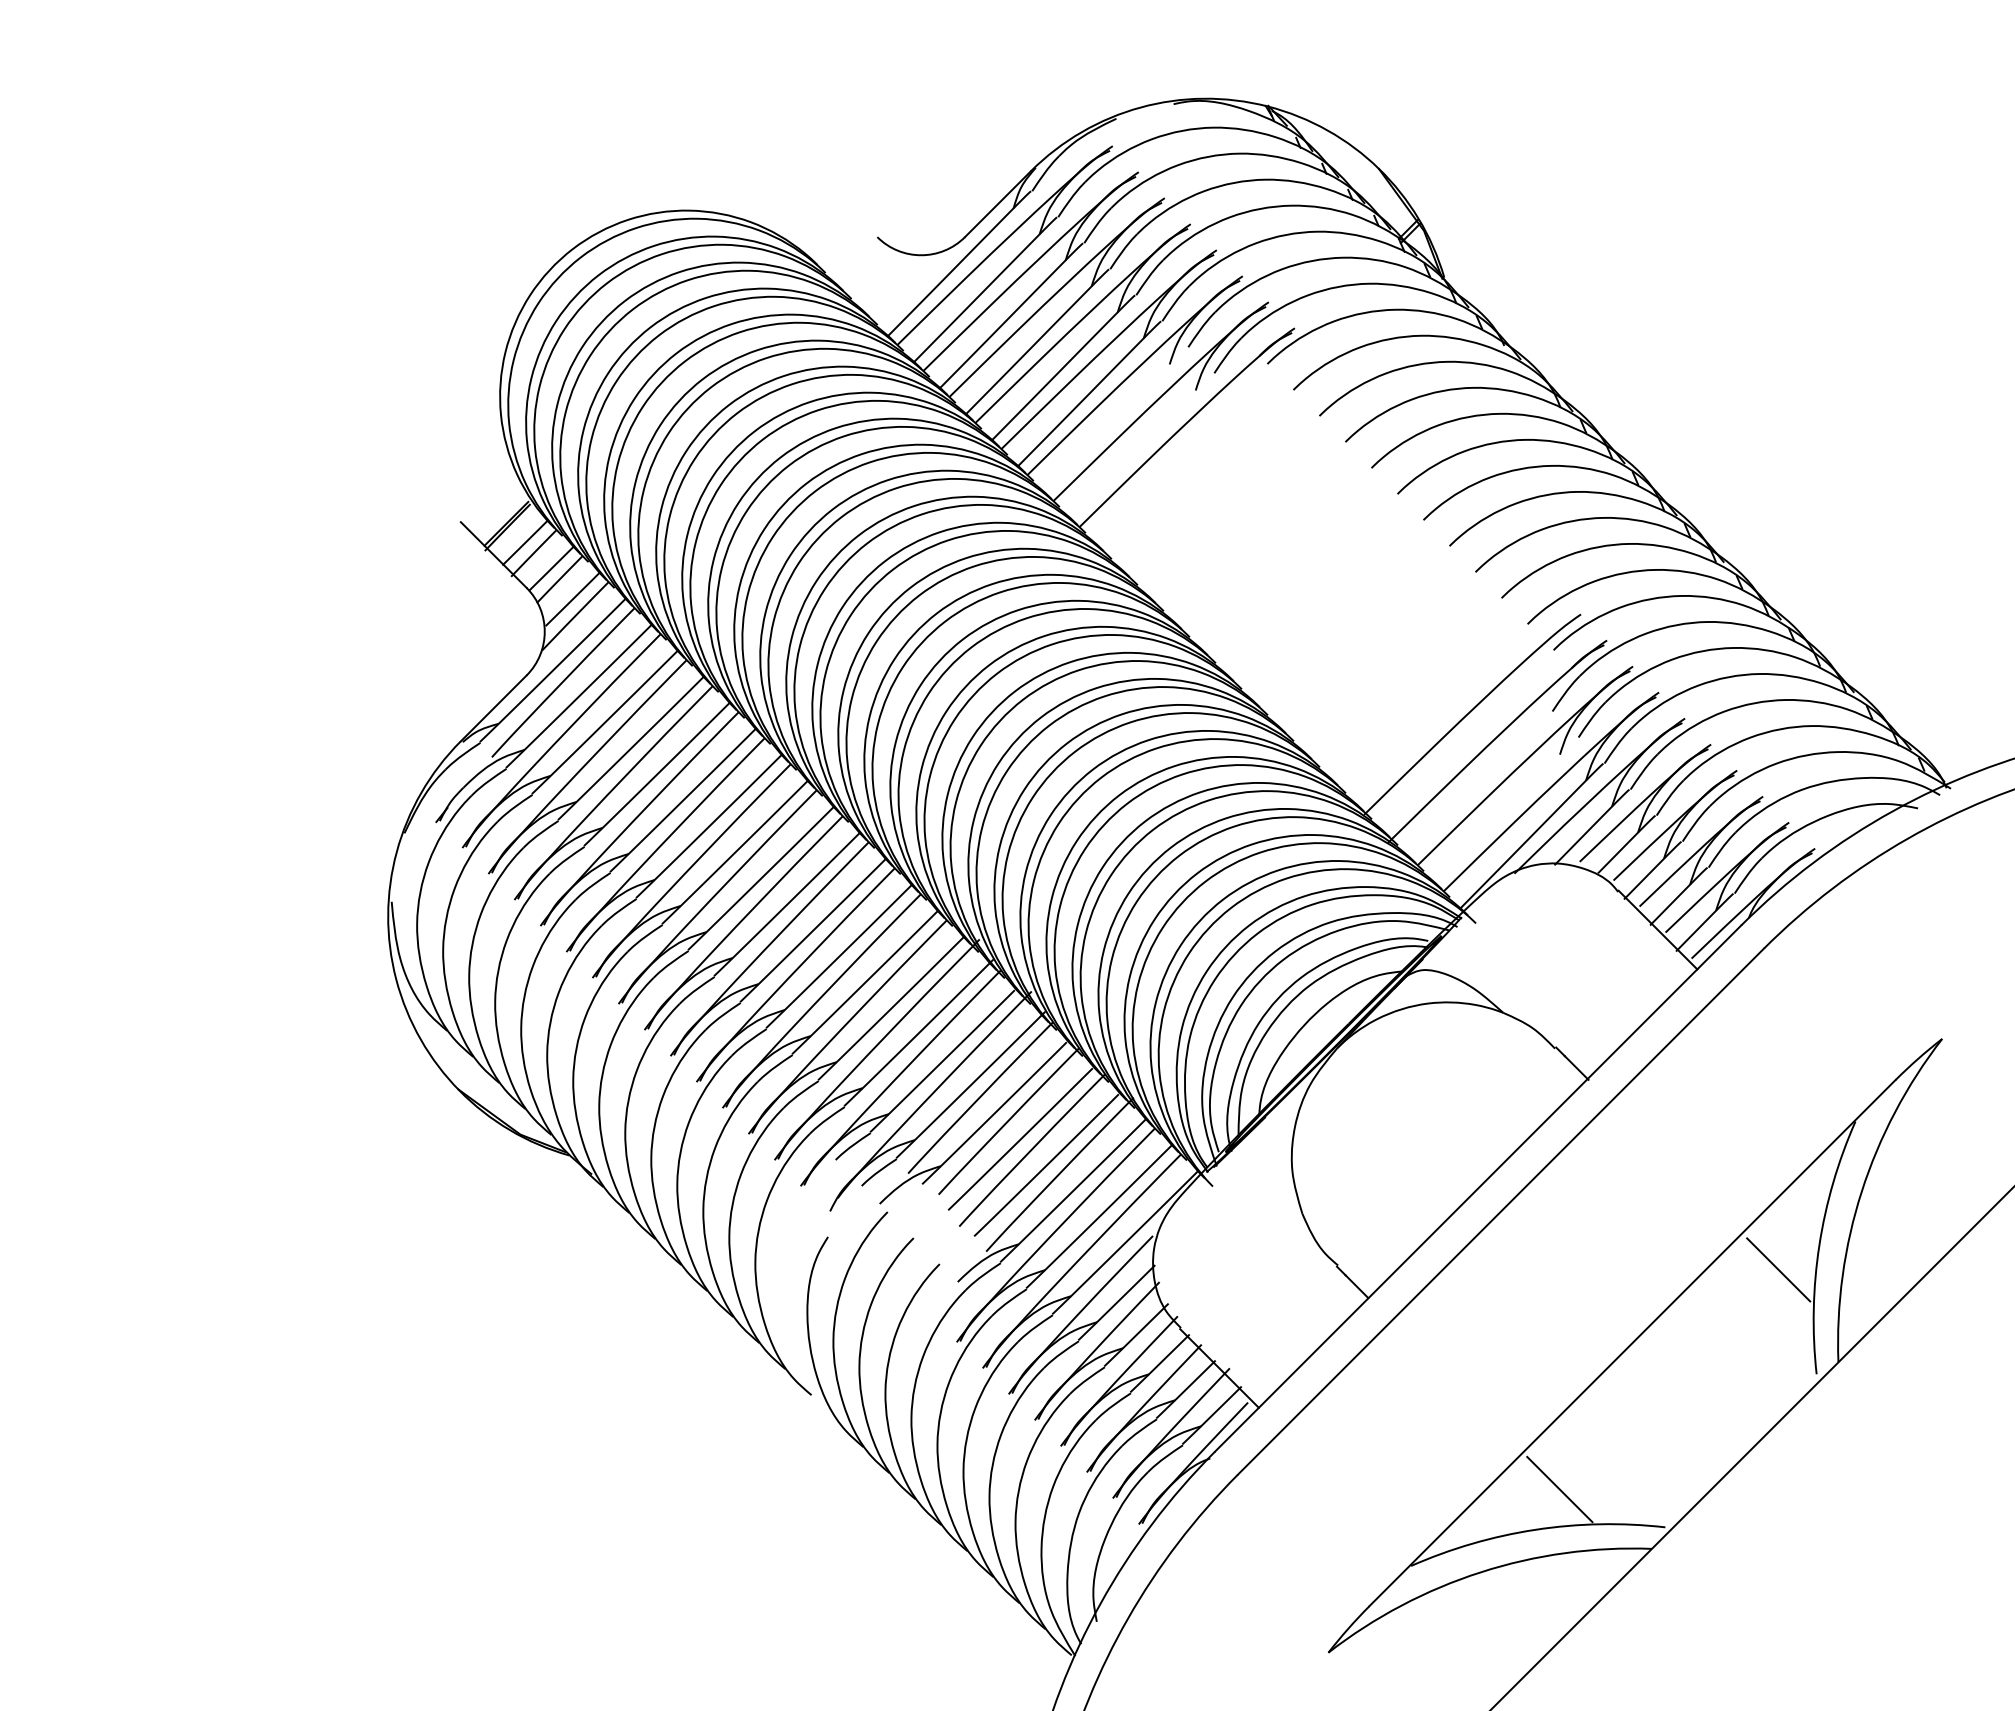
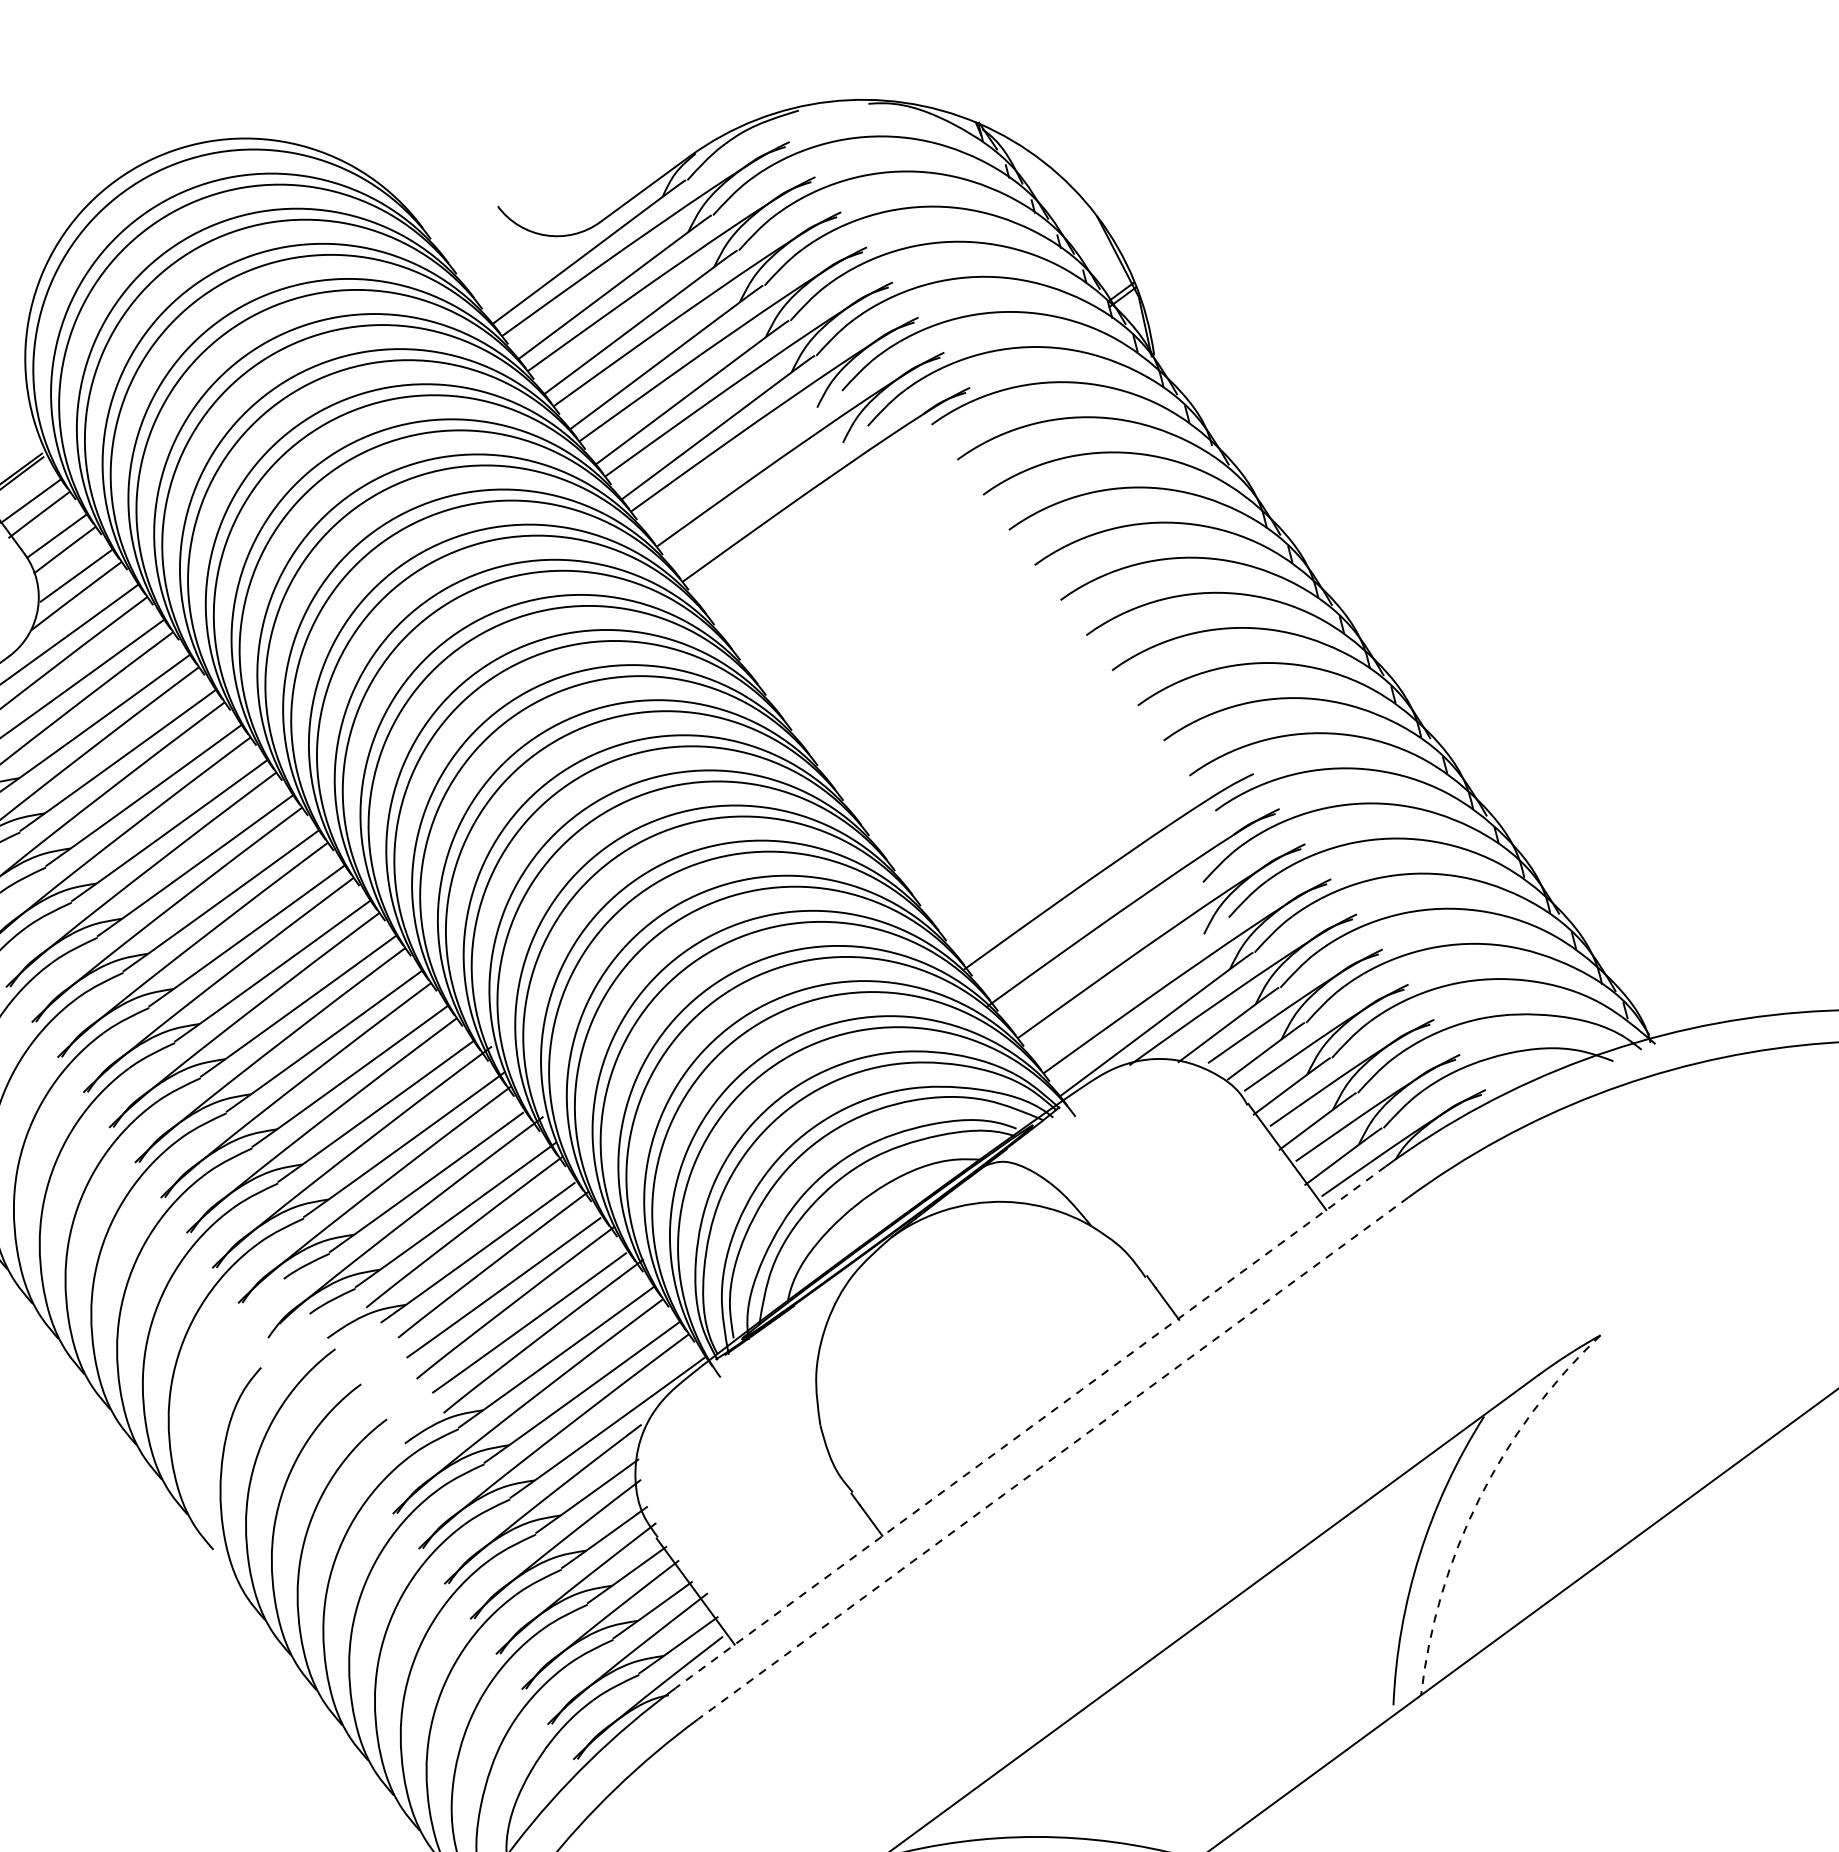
line: (1477, 1188) -> (1029, 1427), solid -> dashed
arc: (1861, 1191) -> (1478, 1499), solid -> dashed
line: (1500, 1211) -> (1052, 1458), solid -> dashed
line: (1778, 1269) -> (1367, 1575), removed
line: (1559, 1489) -> (1071, 1794), removed

